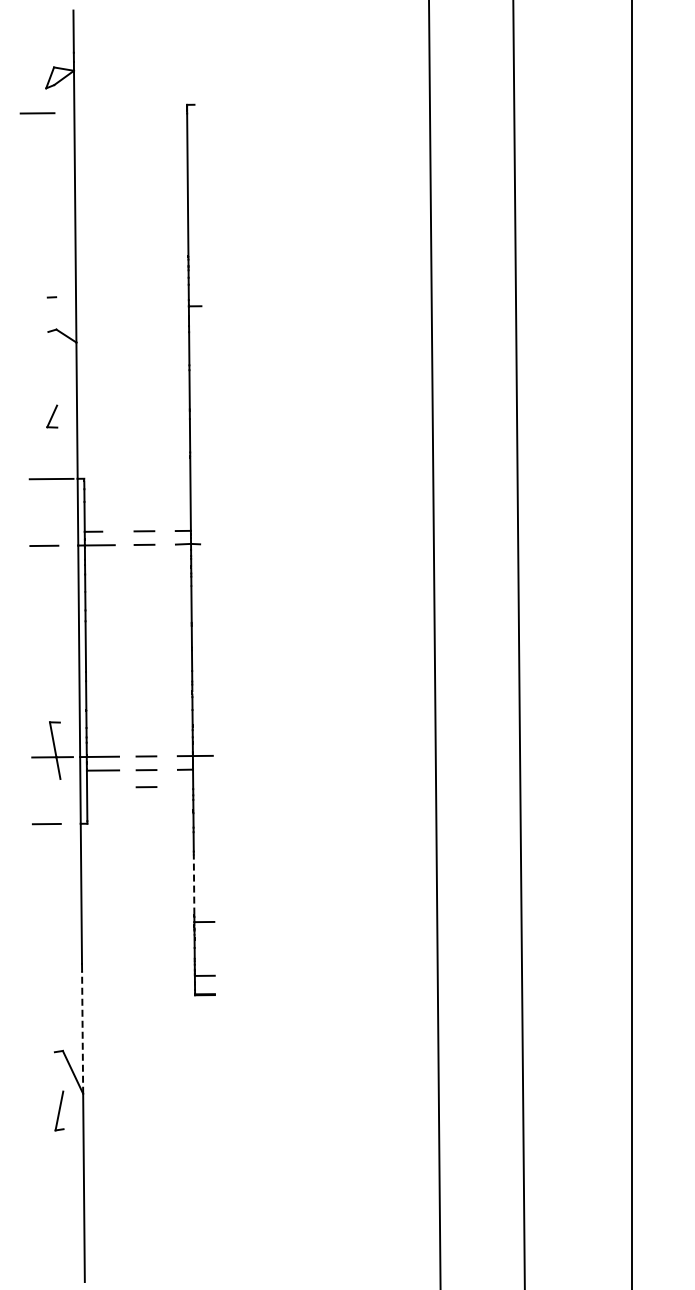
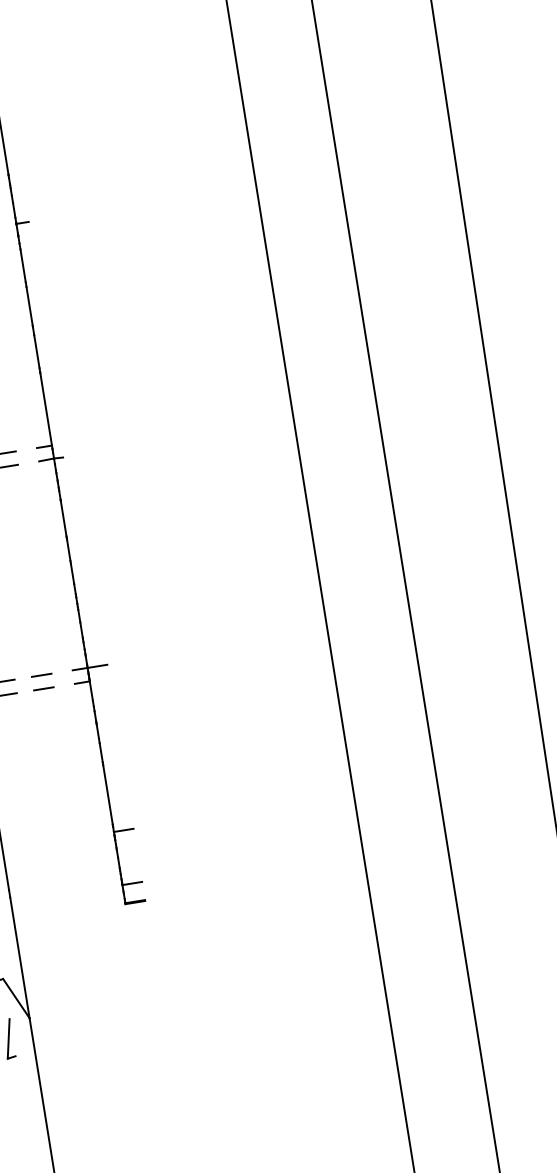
line: (146, 787) -> (46, 705), removed
line: (194, 884) -> (108, 794), dashed -> solid
line: (82, 1032) -> (19, 957), dashed -> solid

